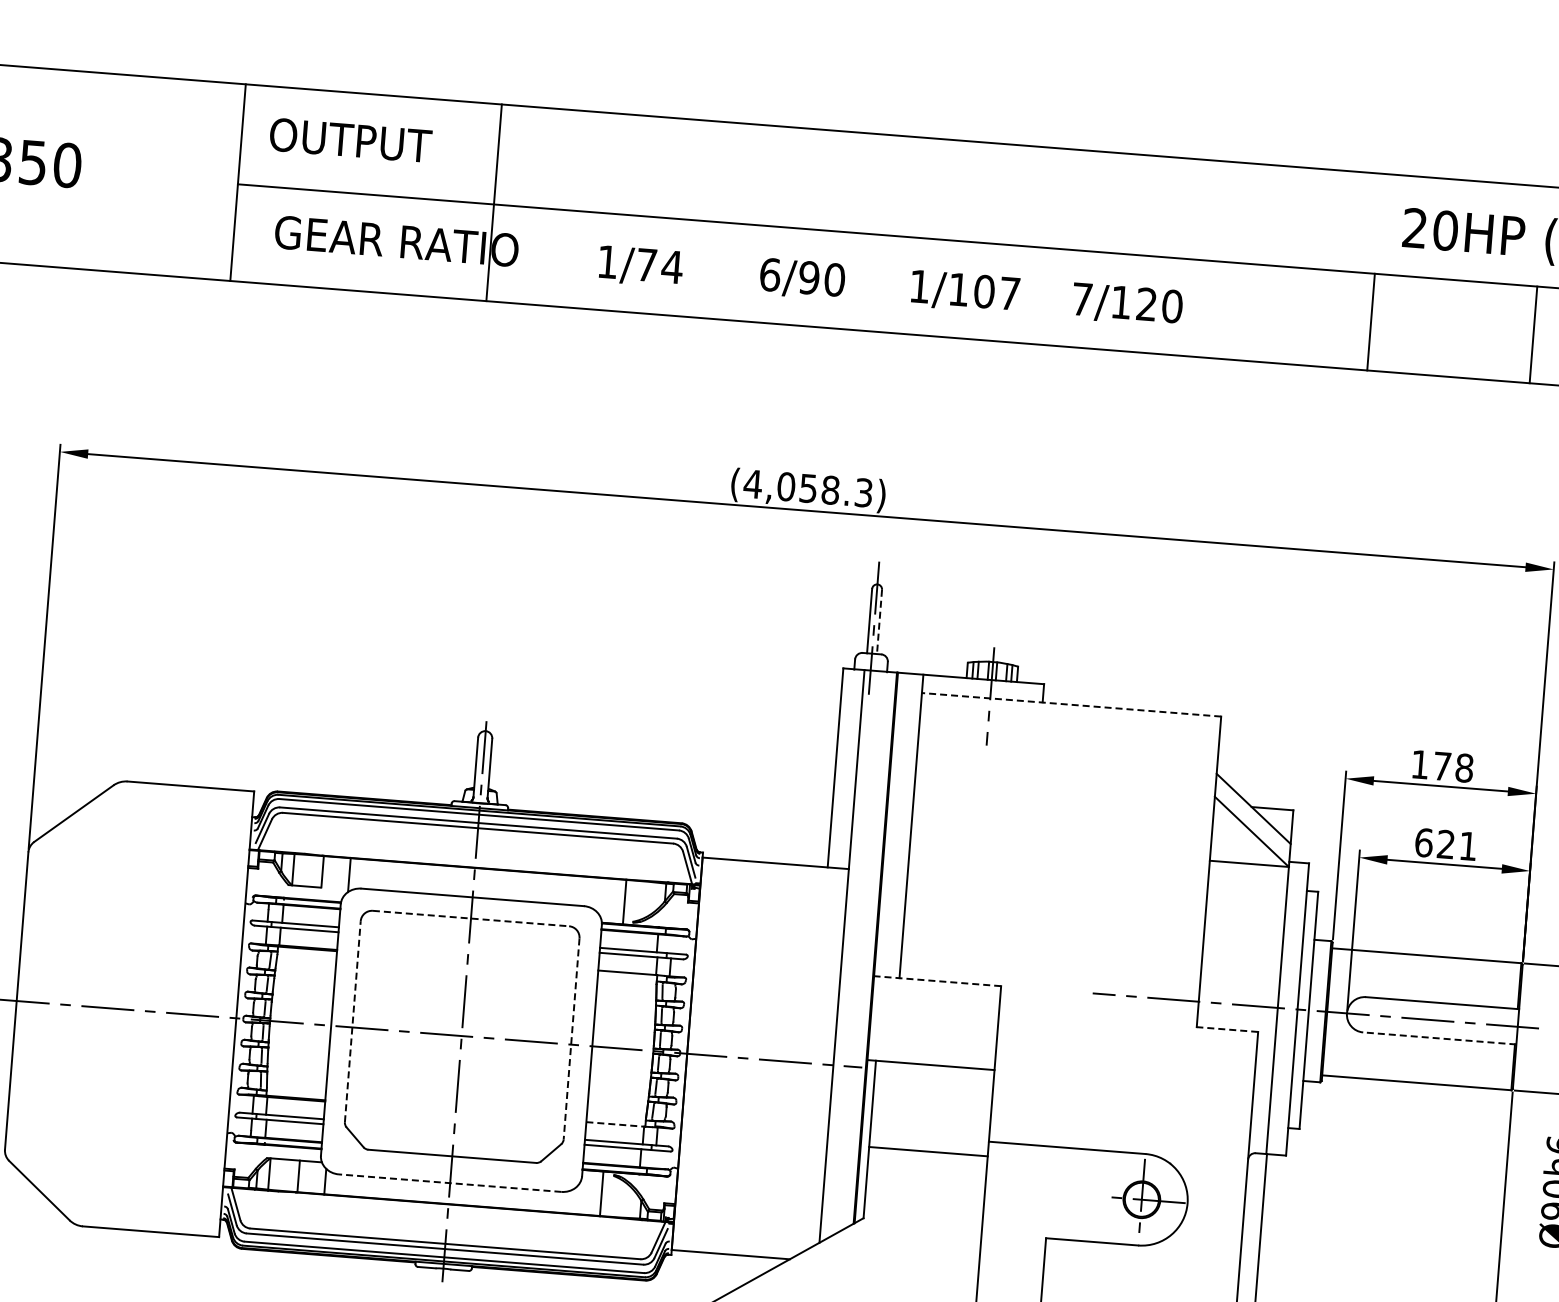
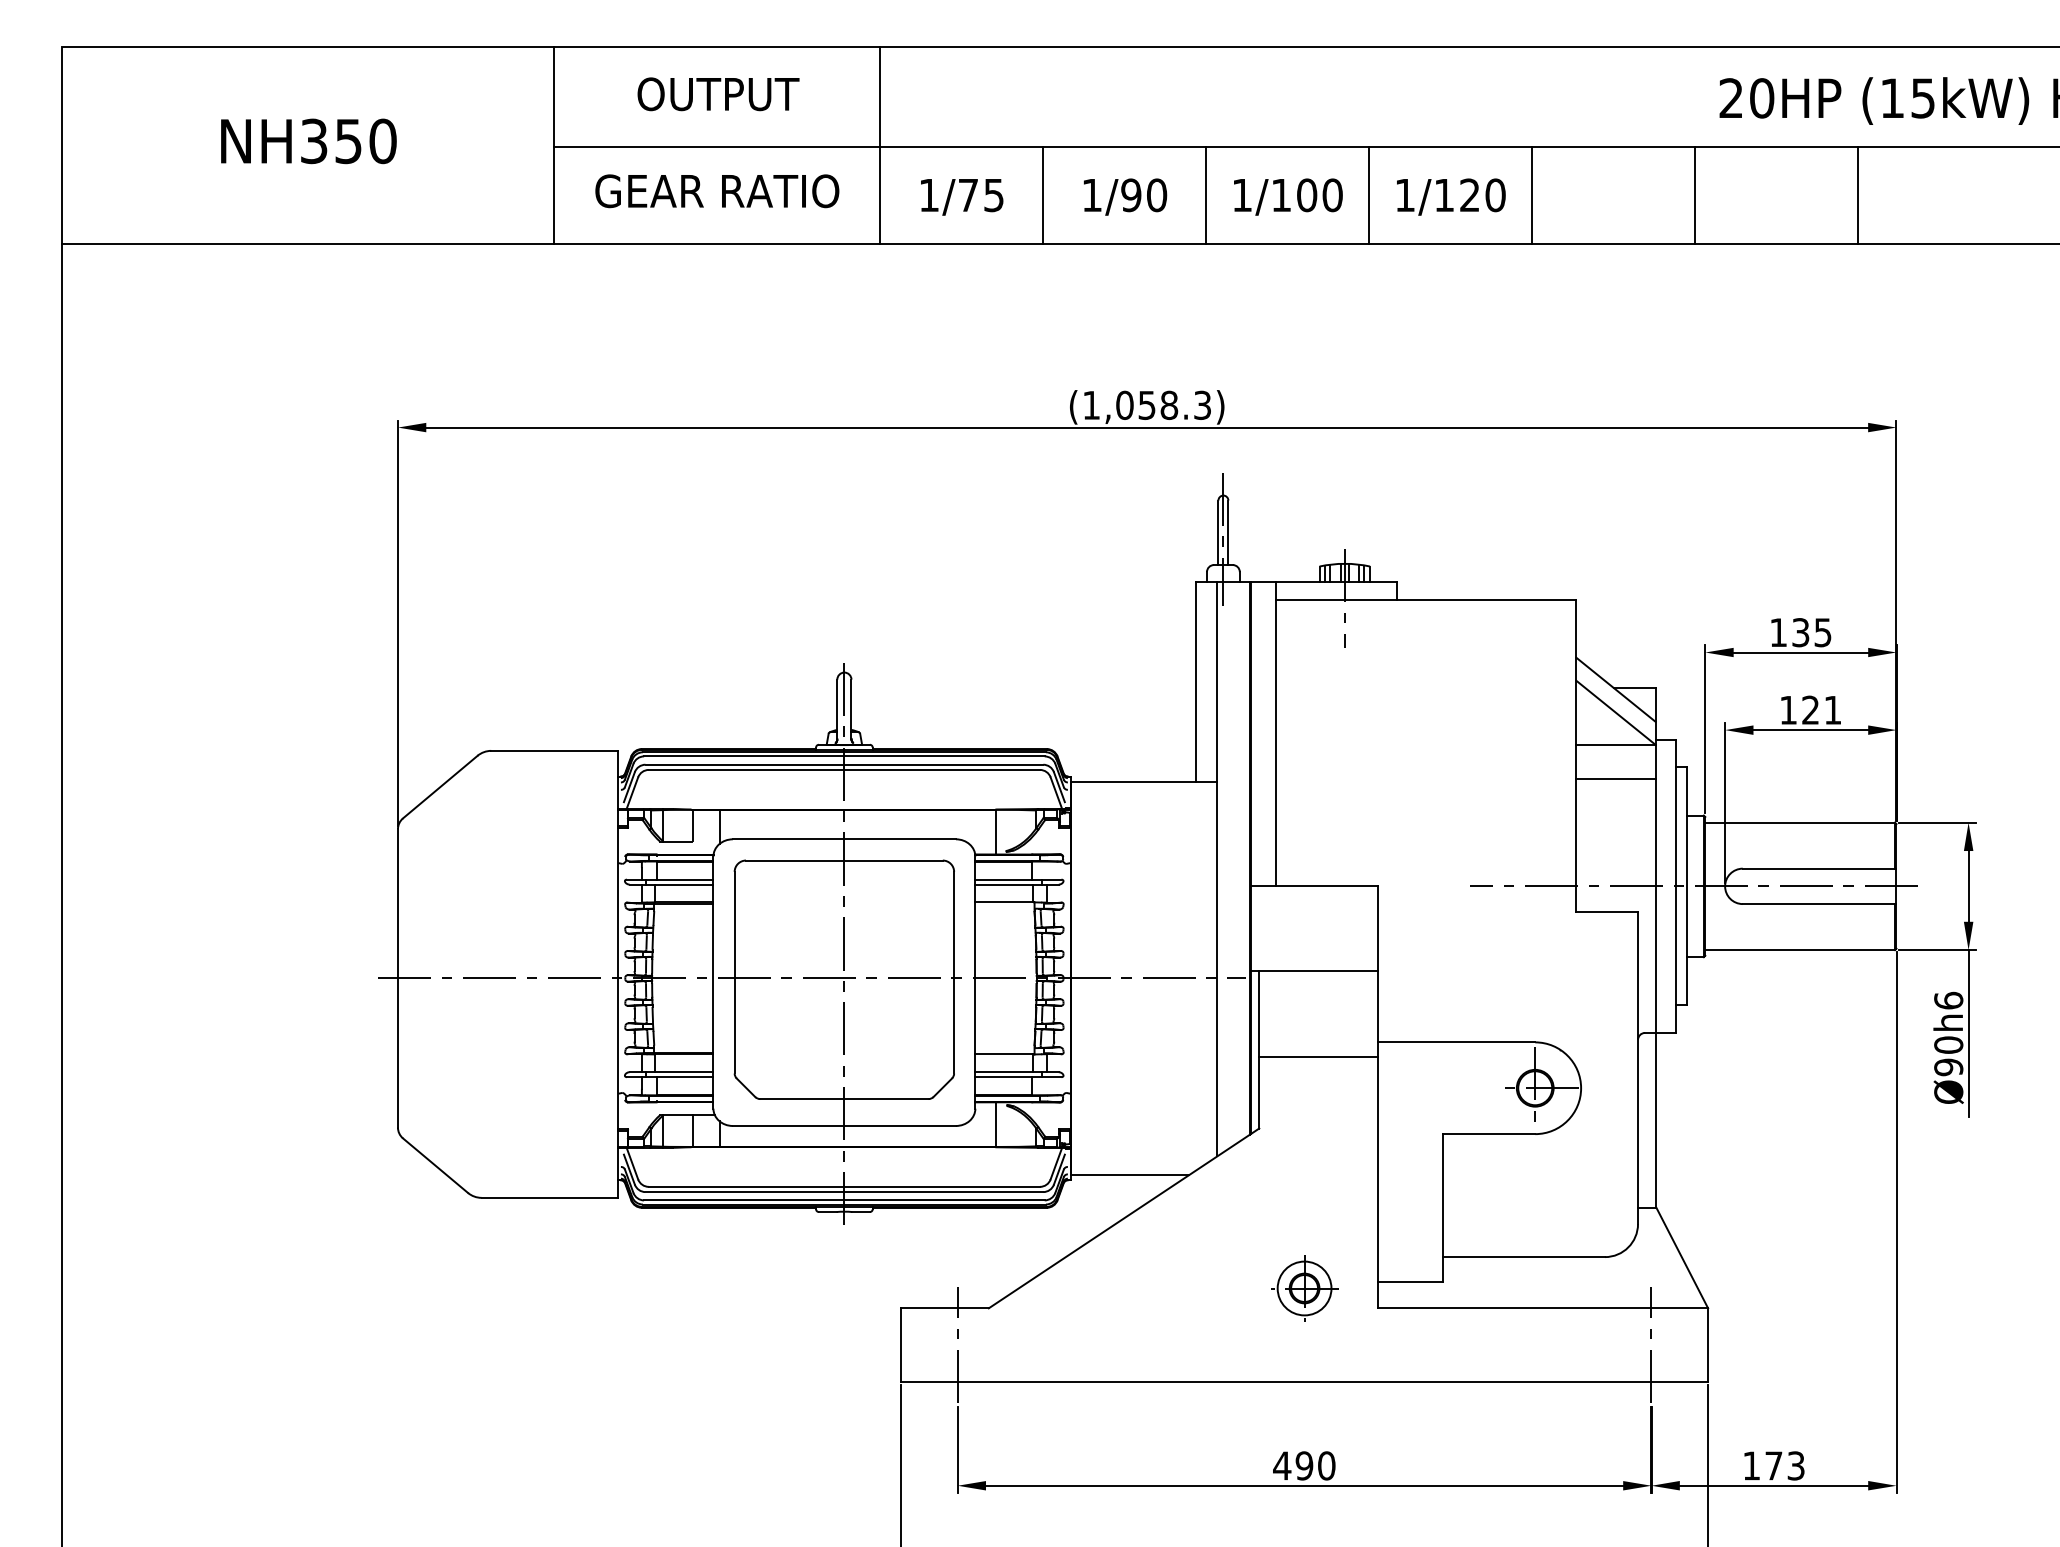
text: (350, 140) -> (718, 94), moved
line: (494, 202) -> (880, 144), moved
text: (671, 267) -> (993, 195), 1/74 -> 1/75
line: (721, 270) -> (1043, 194), added
text: (770, 275) -> (1092, 195), 6/90 -> 1/90
line: (884, 282) -> (1206, 194), added
text: (1009, 293) -> (1332, 195), 1/107 -> 1/100
line: (1046, 295) -> (1369, 194), added
text: (1081, 299) -> (1404, 195), 7/120 -> 1/120
line: (1208, 308) -> (1531, 194), added
text: (753, 484) -> (1091, 405), (4,058.3) -> (1,058.3)
line: (879, 622) -> (1228, 533), dashed -> solid
line: (1070, 704) -> (1425, 600), dashed -> solid
text: (1453, 767) -> (1811, 632), 178 -> 135
text: (1424, 842) -> (1788, 709), 621 -> 121
line: (1246, 897) -> (1615, 778), added
line: (471, 918) -> (844, 860), dashed -> solid
line: (937, 981) -> (1314, 886), dashed -> solid
line: (352, 1021) -> (734, 972), dashed -> solid
line: (1227, 1029) -> (1607, 911), dashed -> solid
line: (571, 1038) -> (954, 972), dashed -> solid
line: (1439, 1038) -> (1819, 904), dashed -> solid
line: (616, 1124) -> (1005, 1054), dashed -> solid
line: (450, 1182) -> (844, 1125), dashed -> solid

